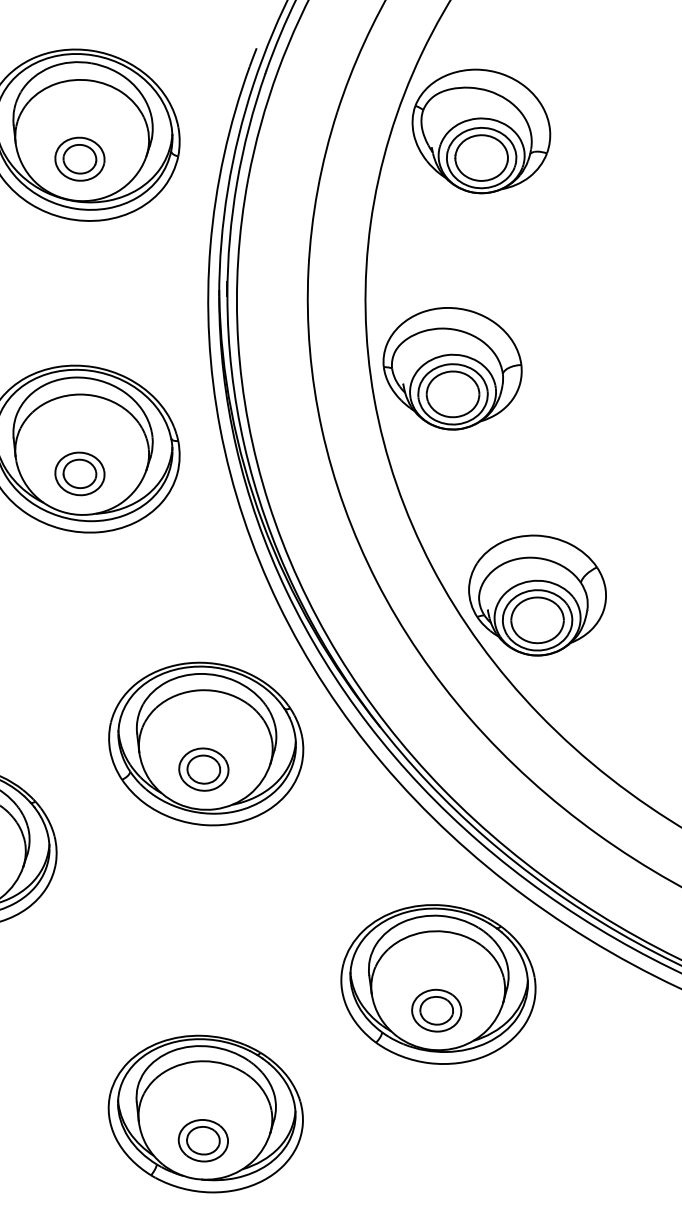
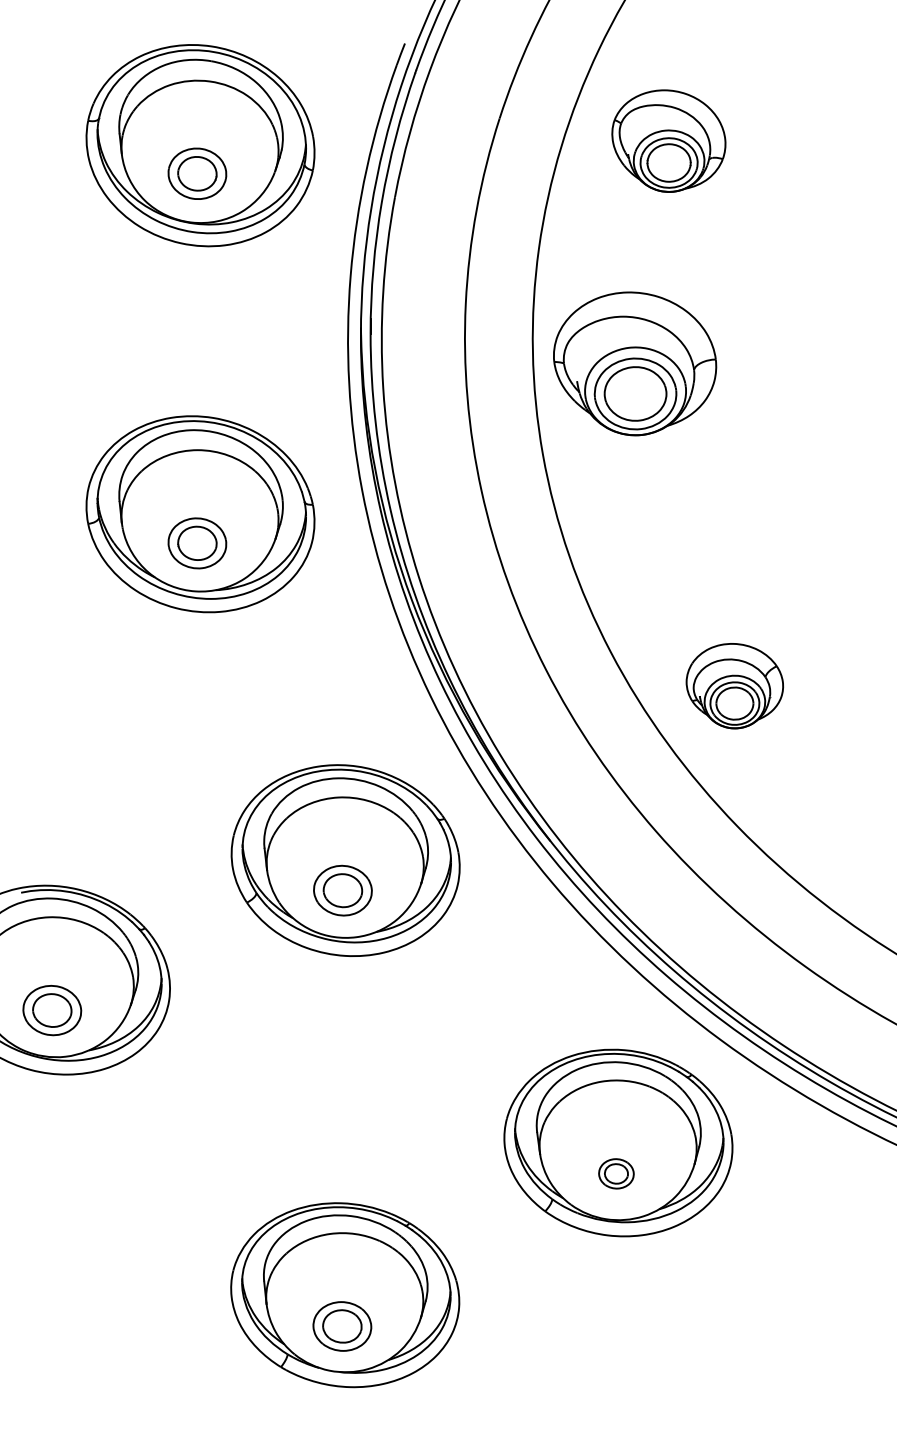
part: (481, 130) -> (668, 140), size x0.7
part: (452, 368) -> (635, 363), moved
part: (537, 594) -> (734, 685), size x0.6
part: (436, 1010) -> (616, 1173), size x0.6

